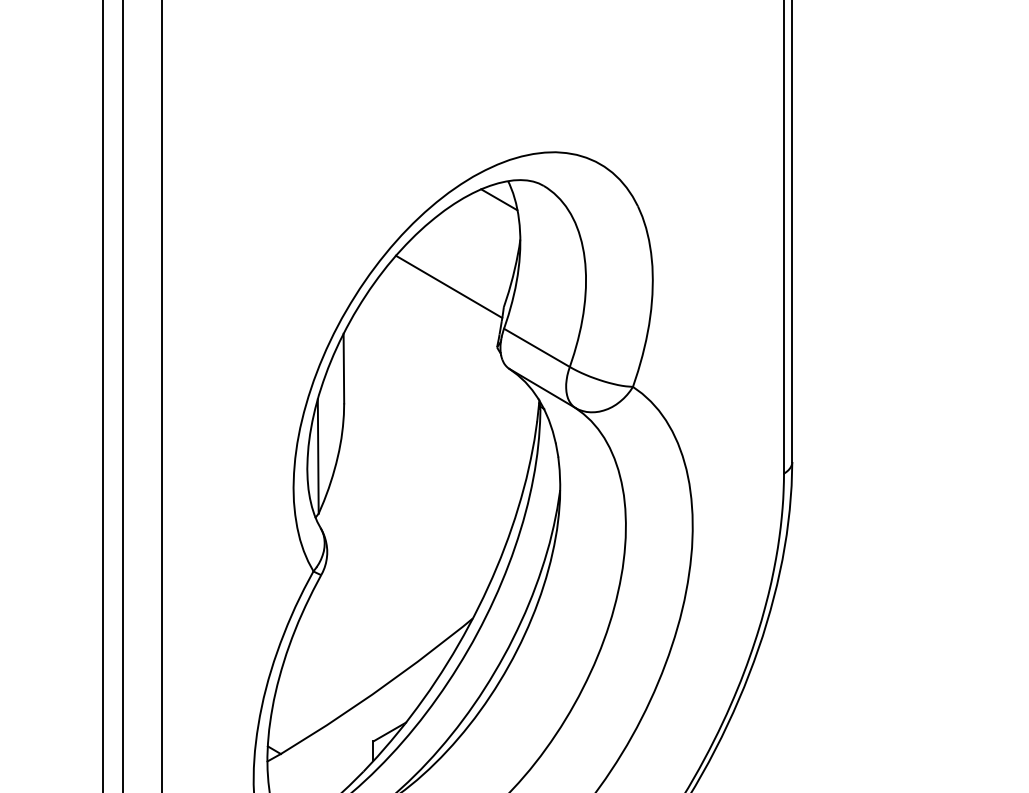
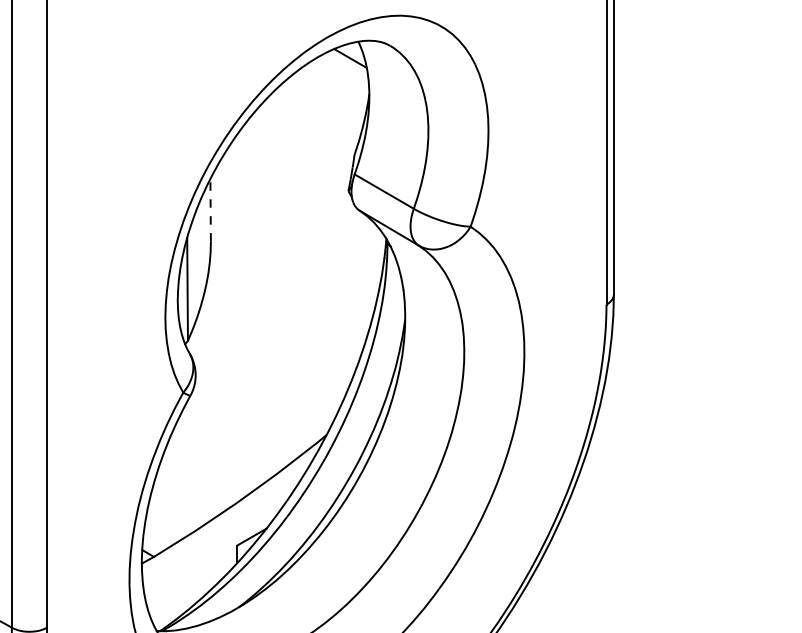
line: (448, 286) -> (304, 136), removed
line: (343, 368) -> (210, 210), solid -> dashed

